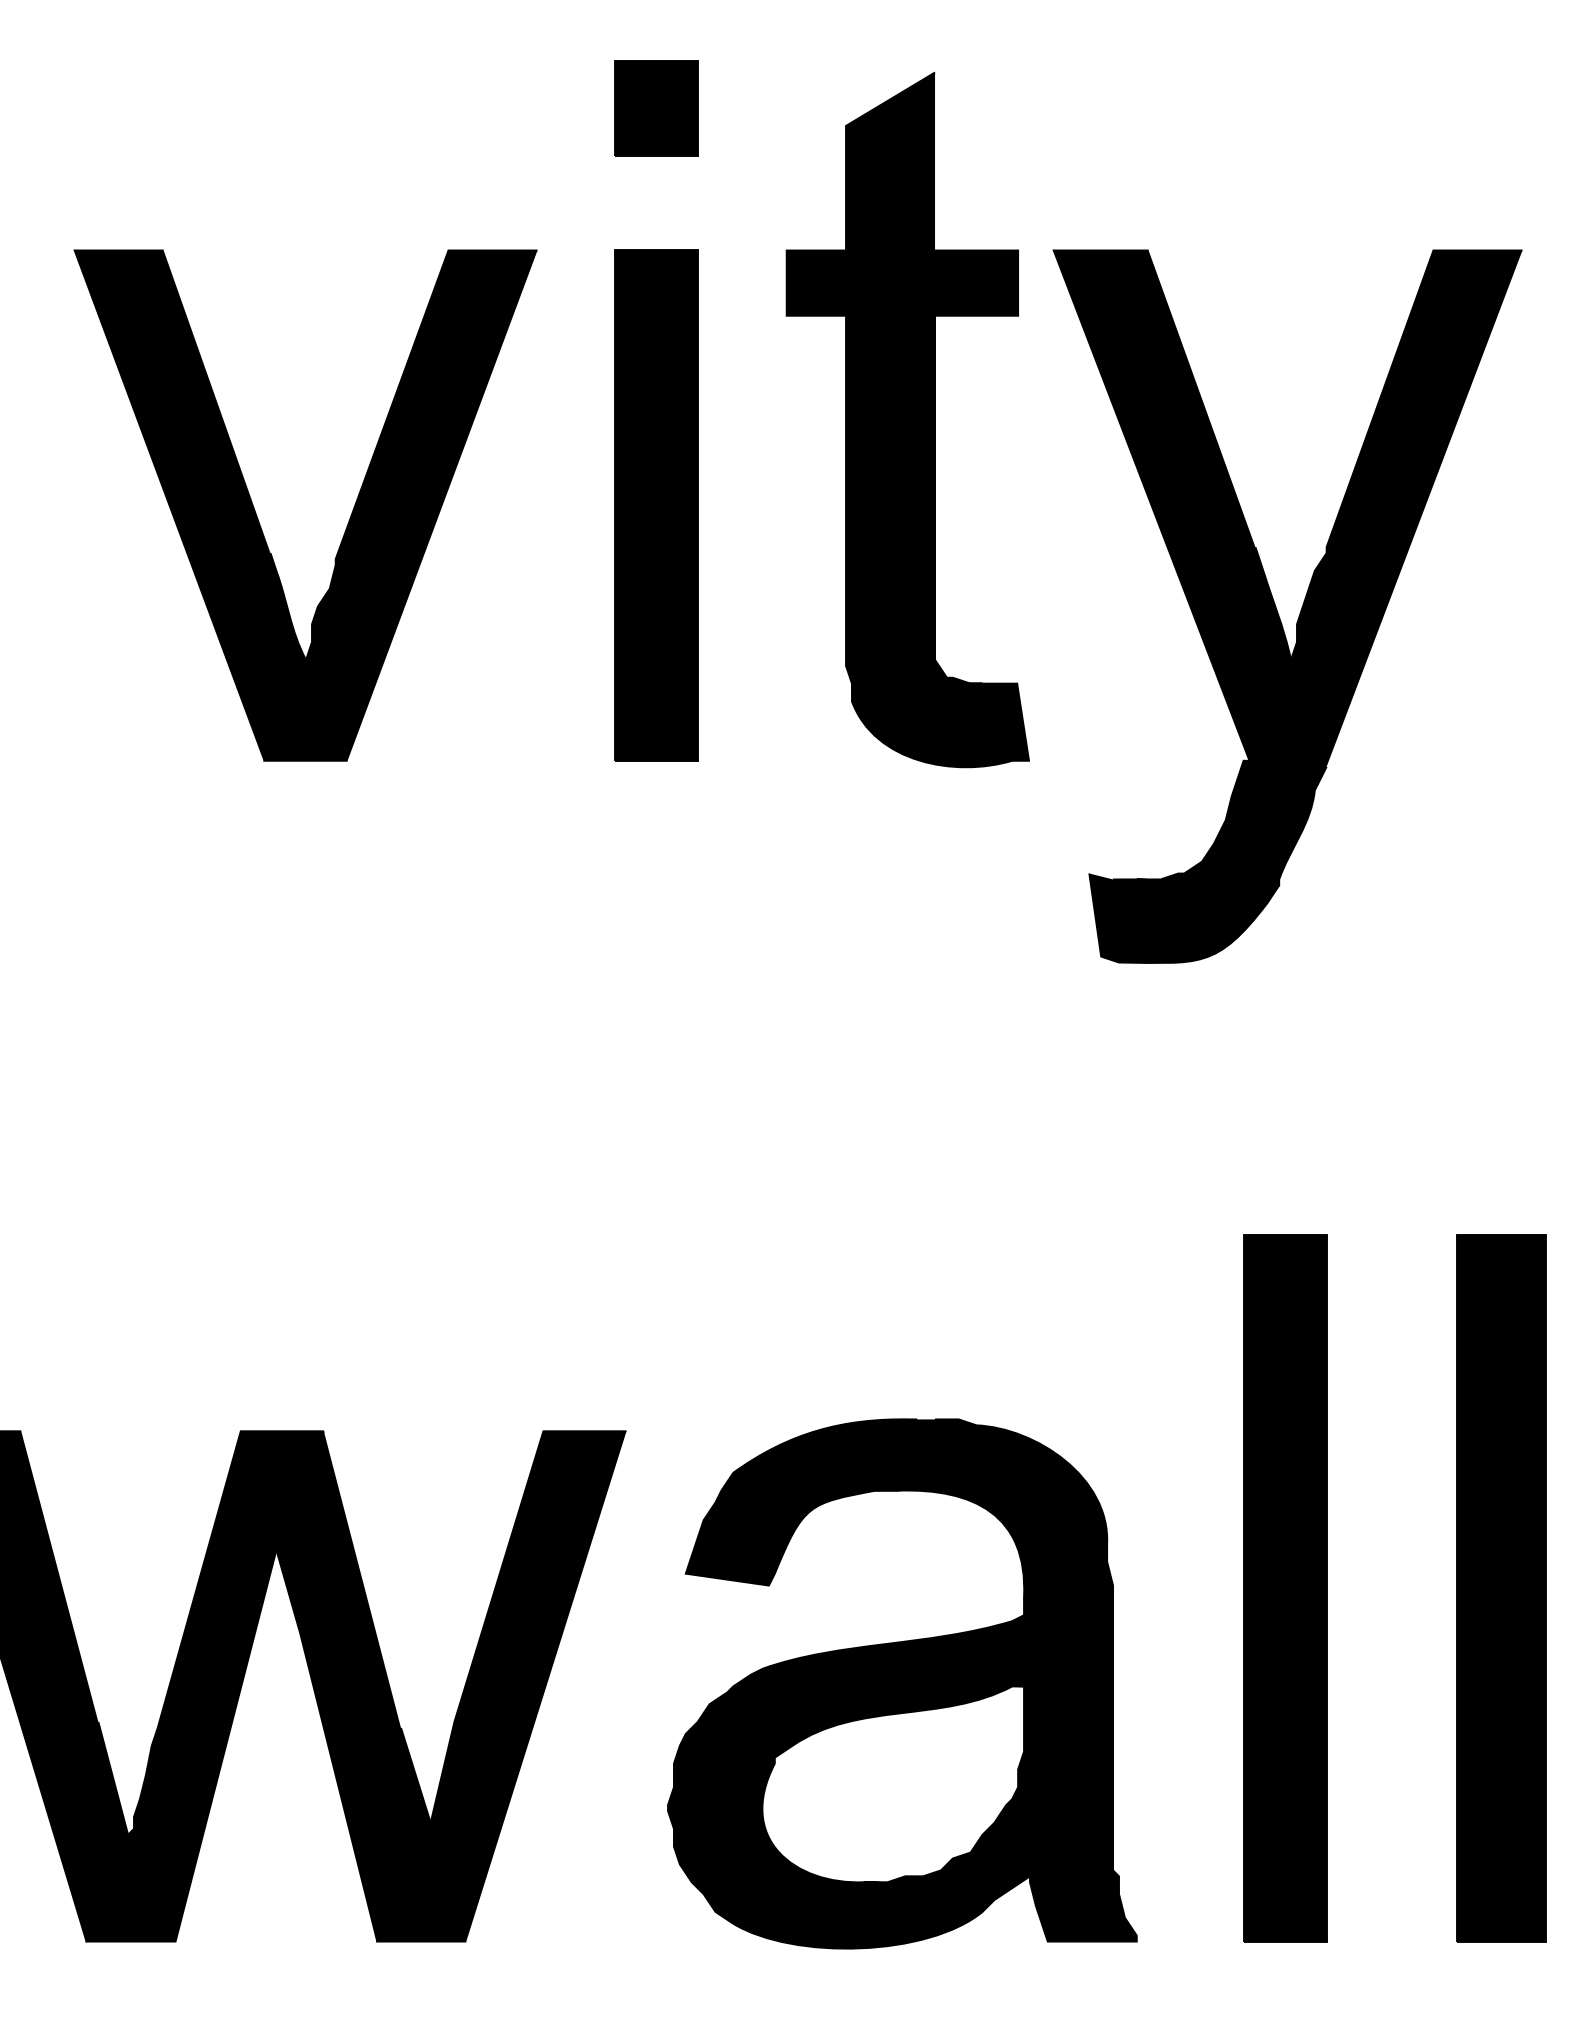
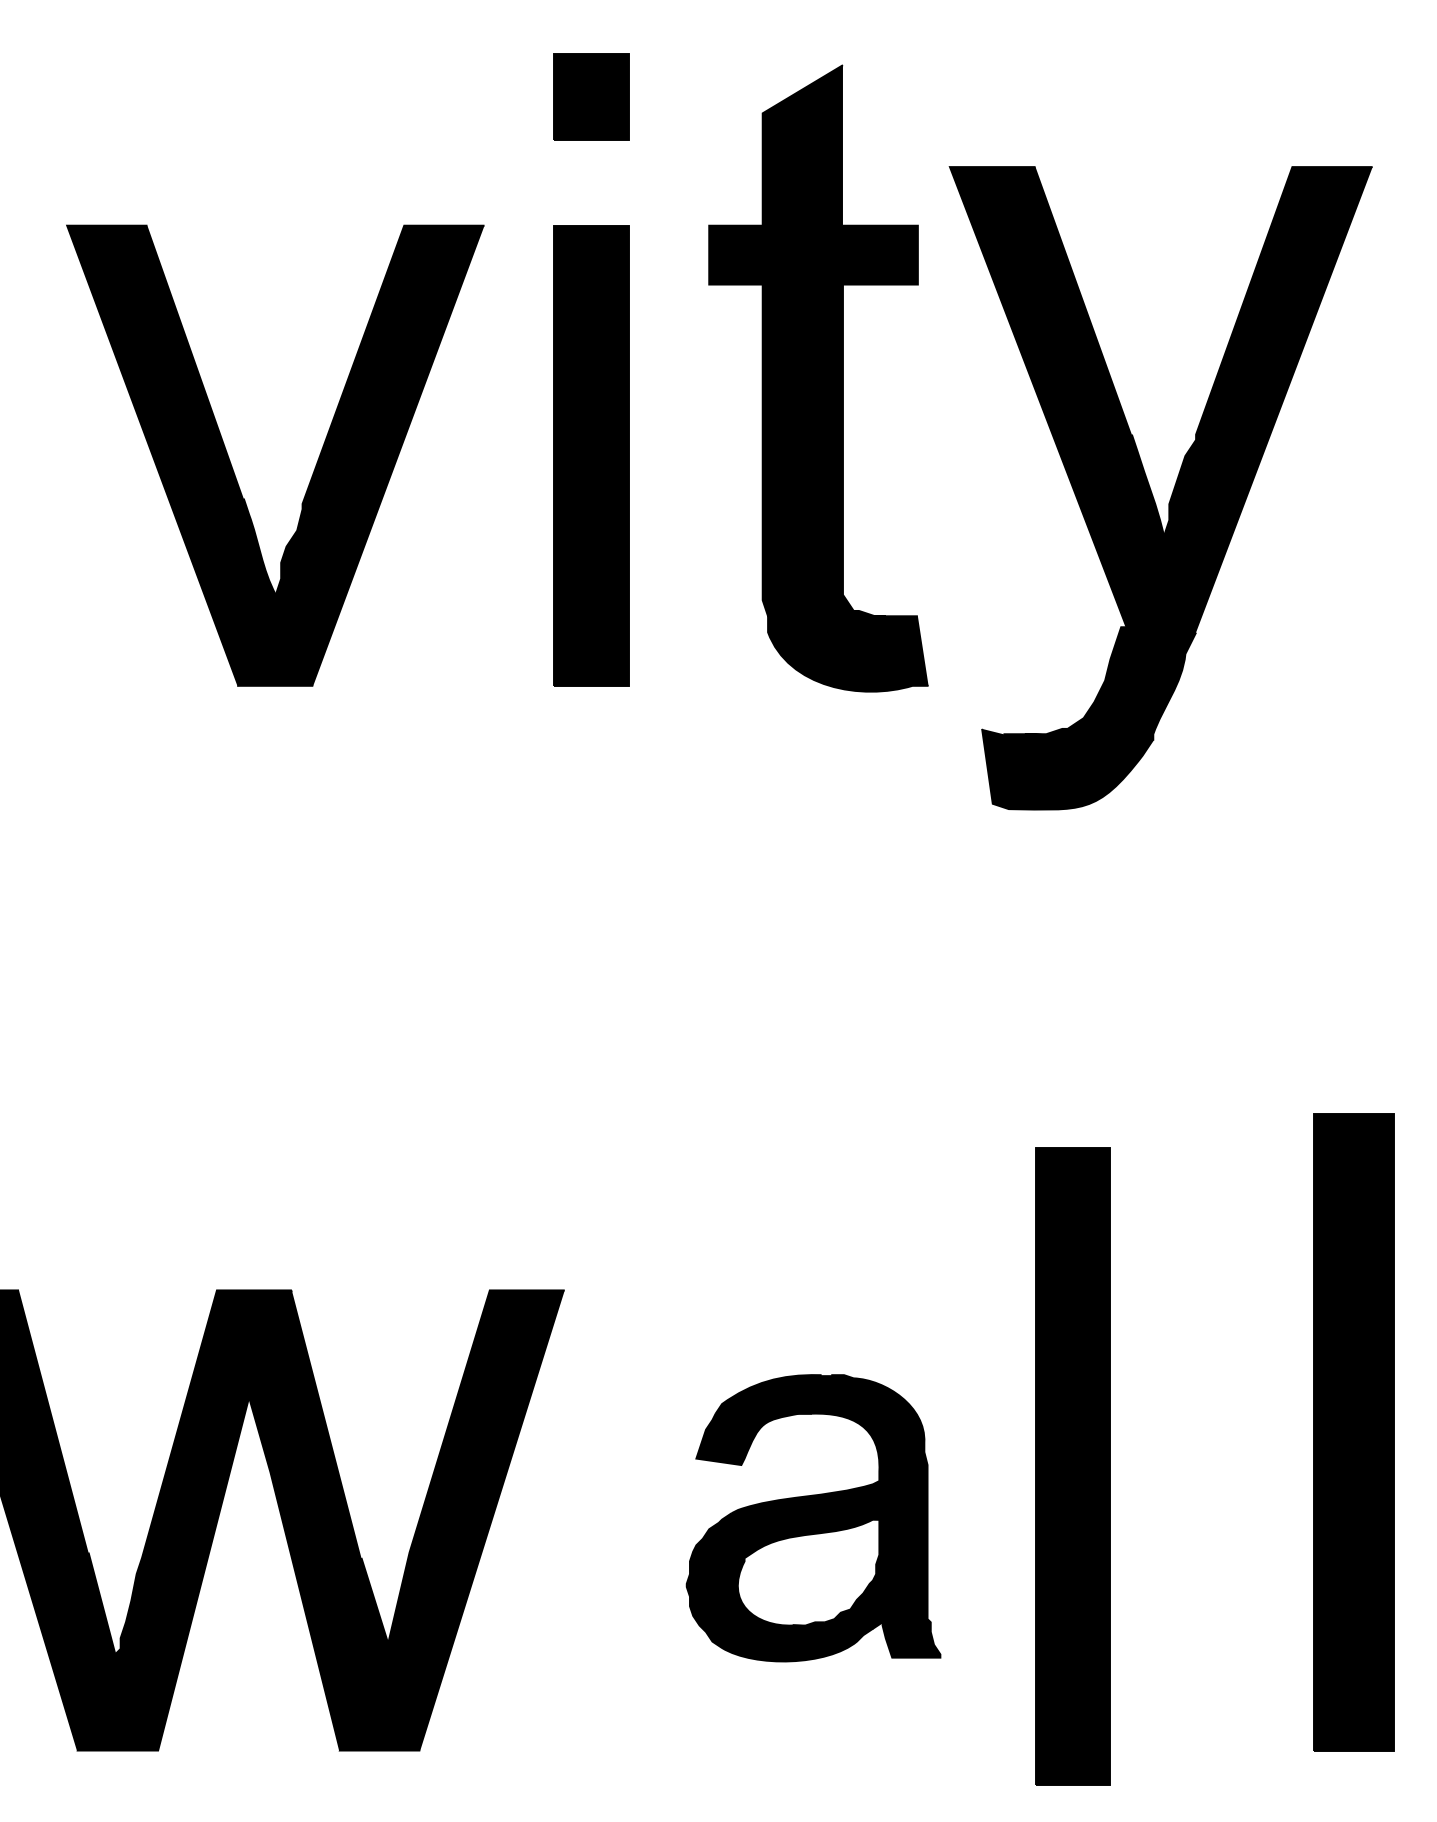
part: (1277, 609) -> (1151, 490), moved
part: (1285, 1588) -> (1073, 1466), moved
part: (902, 1683) -> (813, 1517), size x0.6

